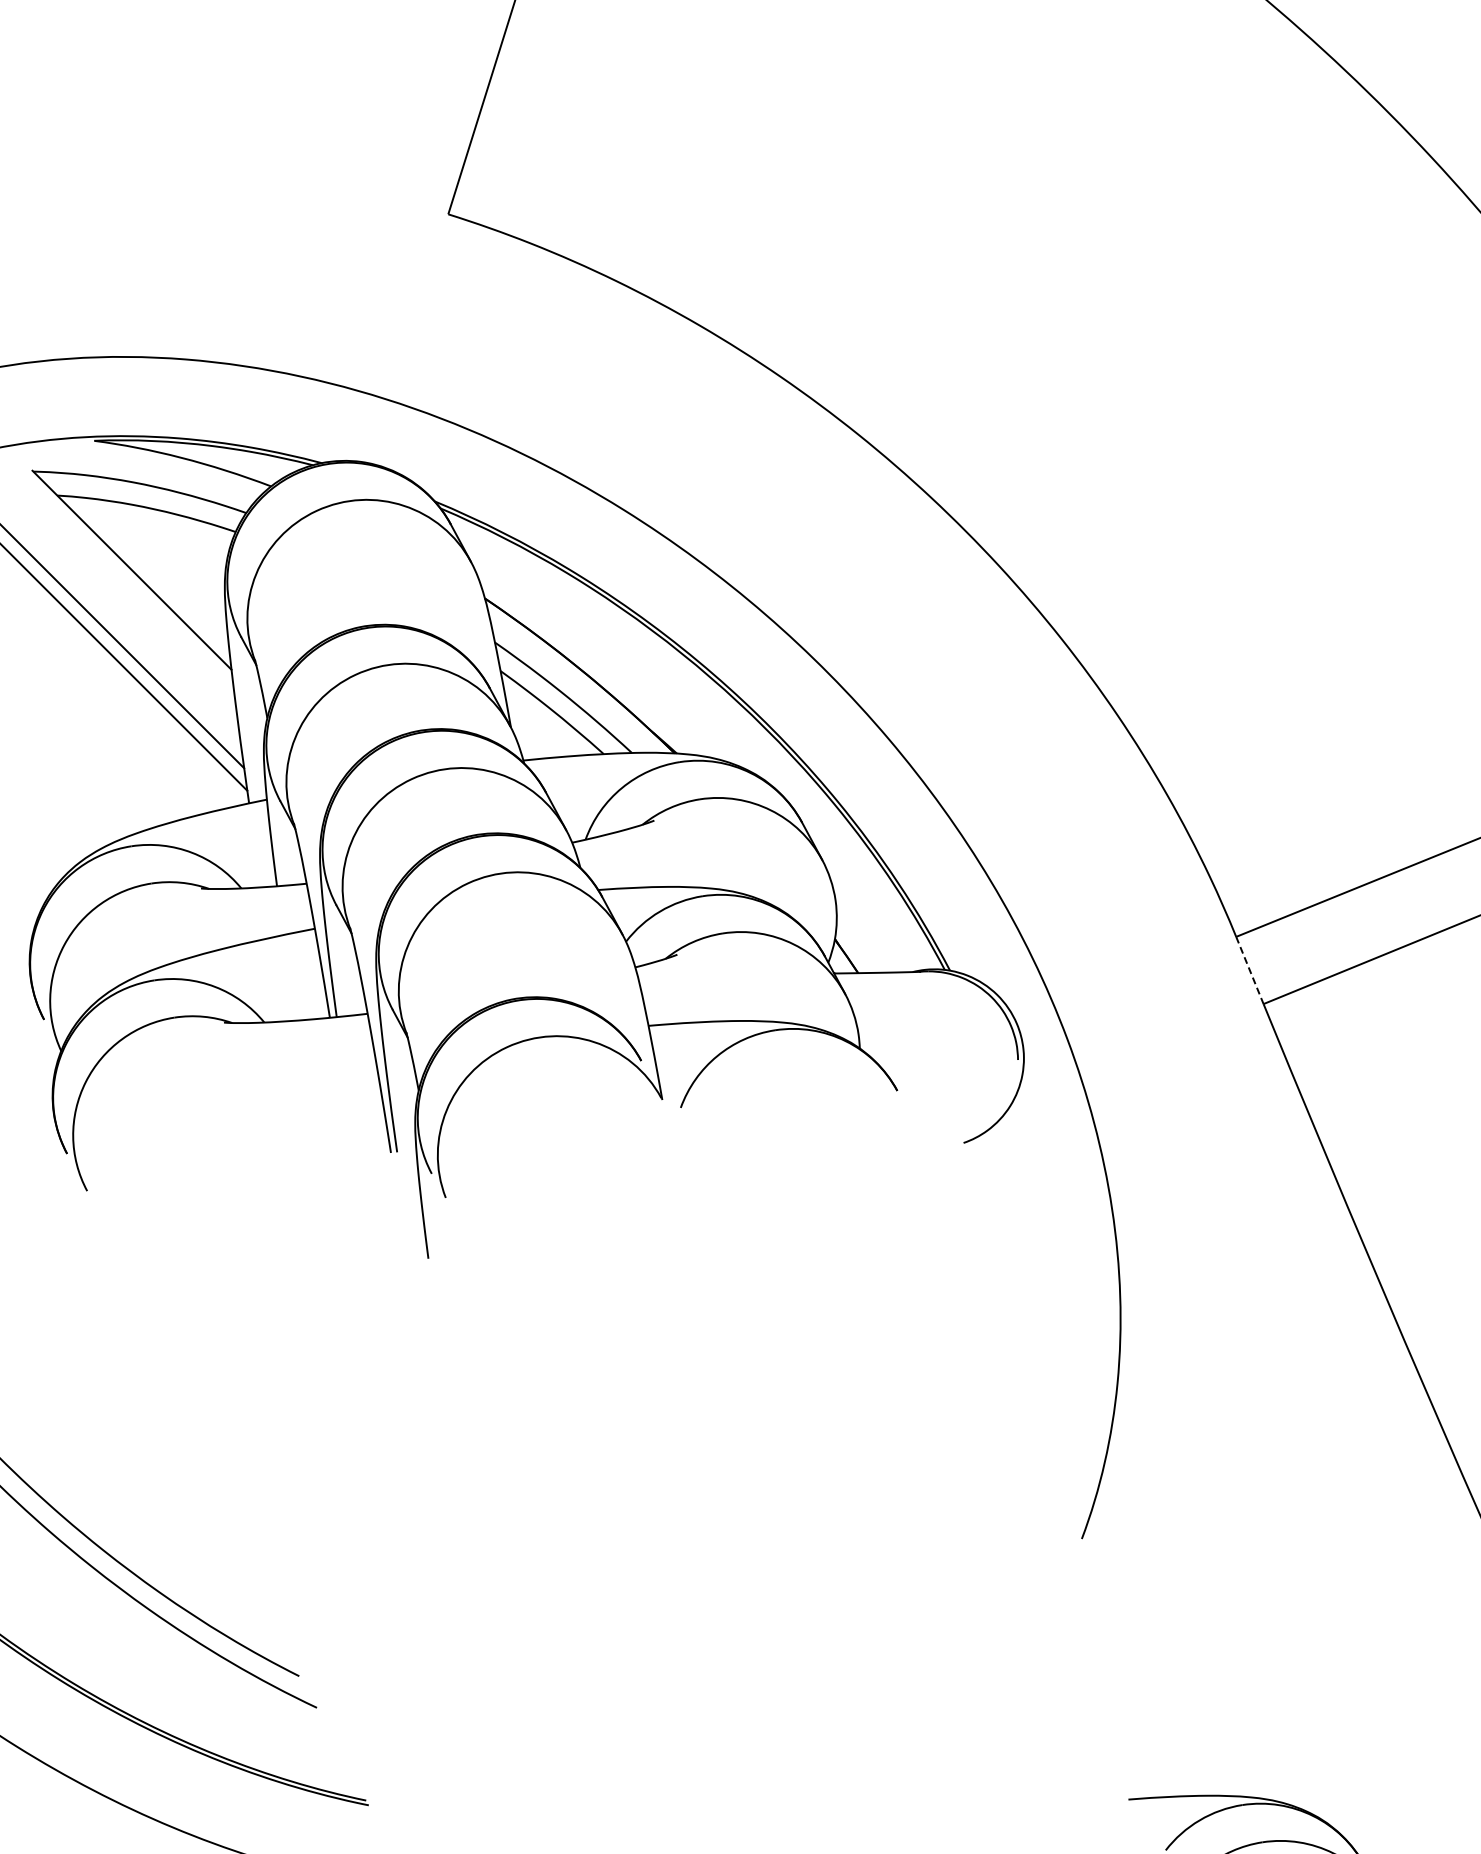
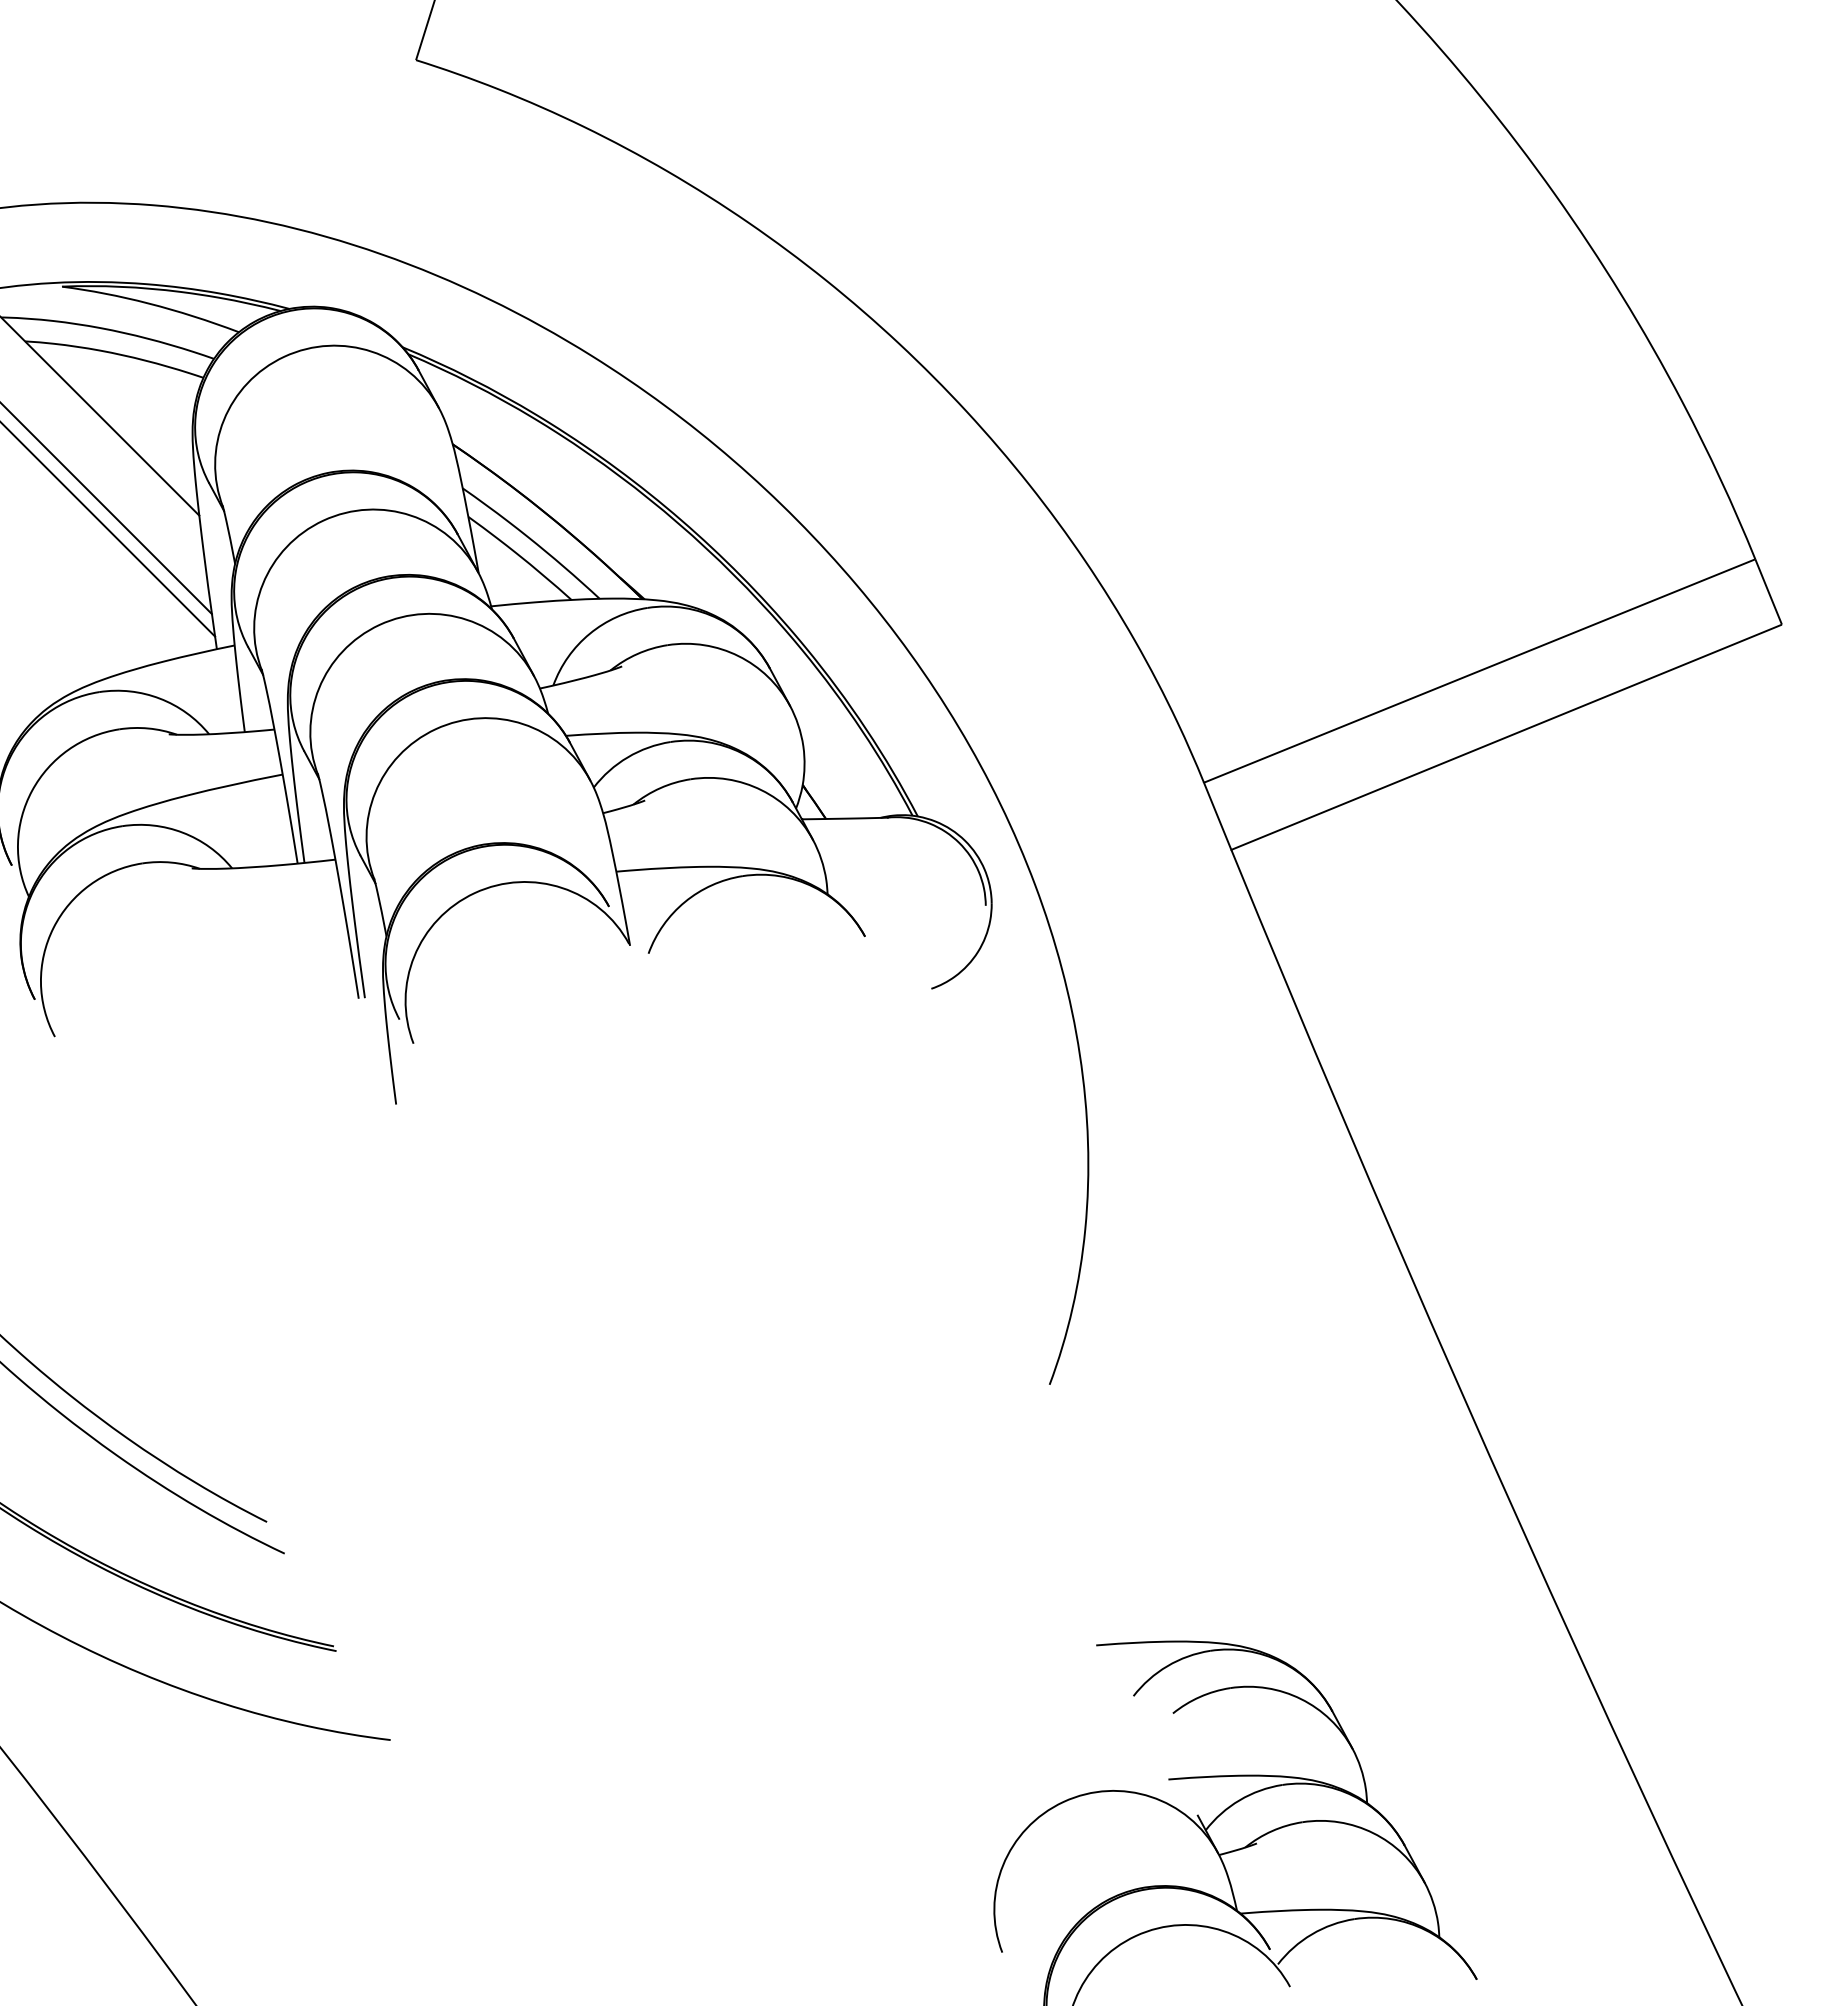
line: (1249, 970) -> (1217, 816), dashed -> solid

